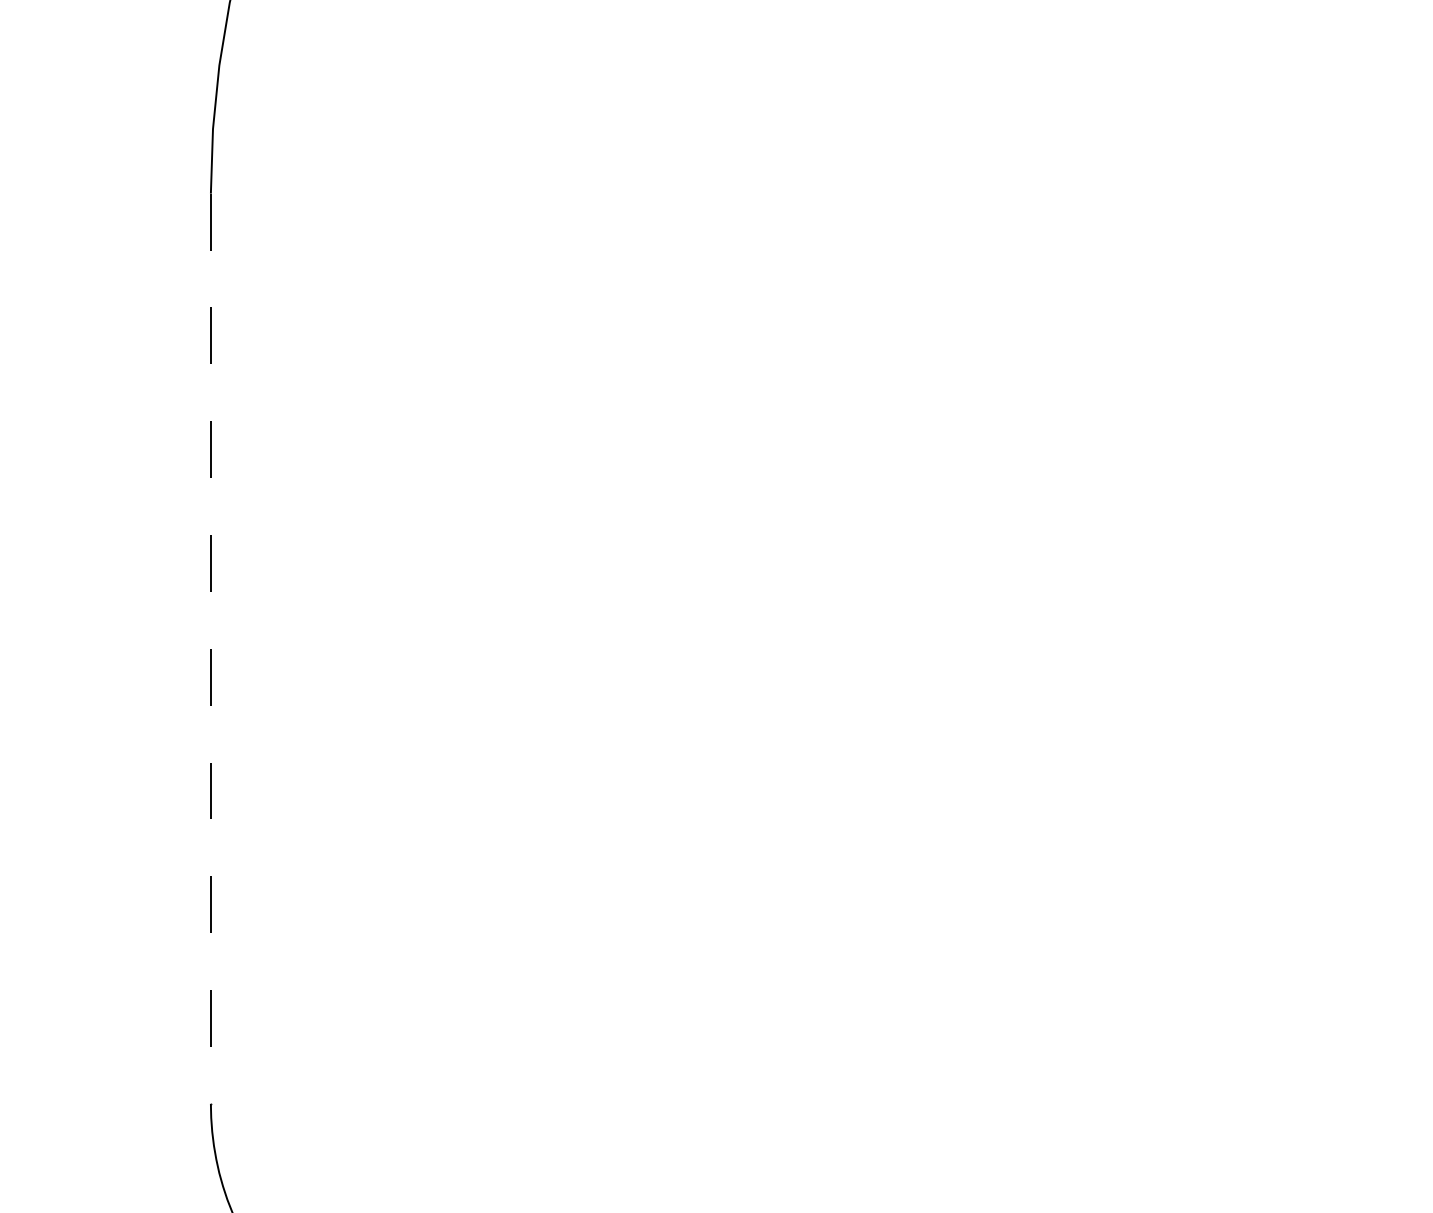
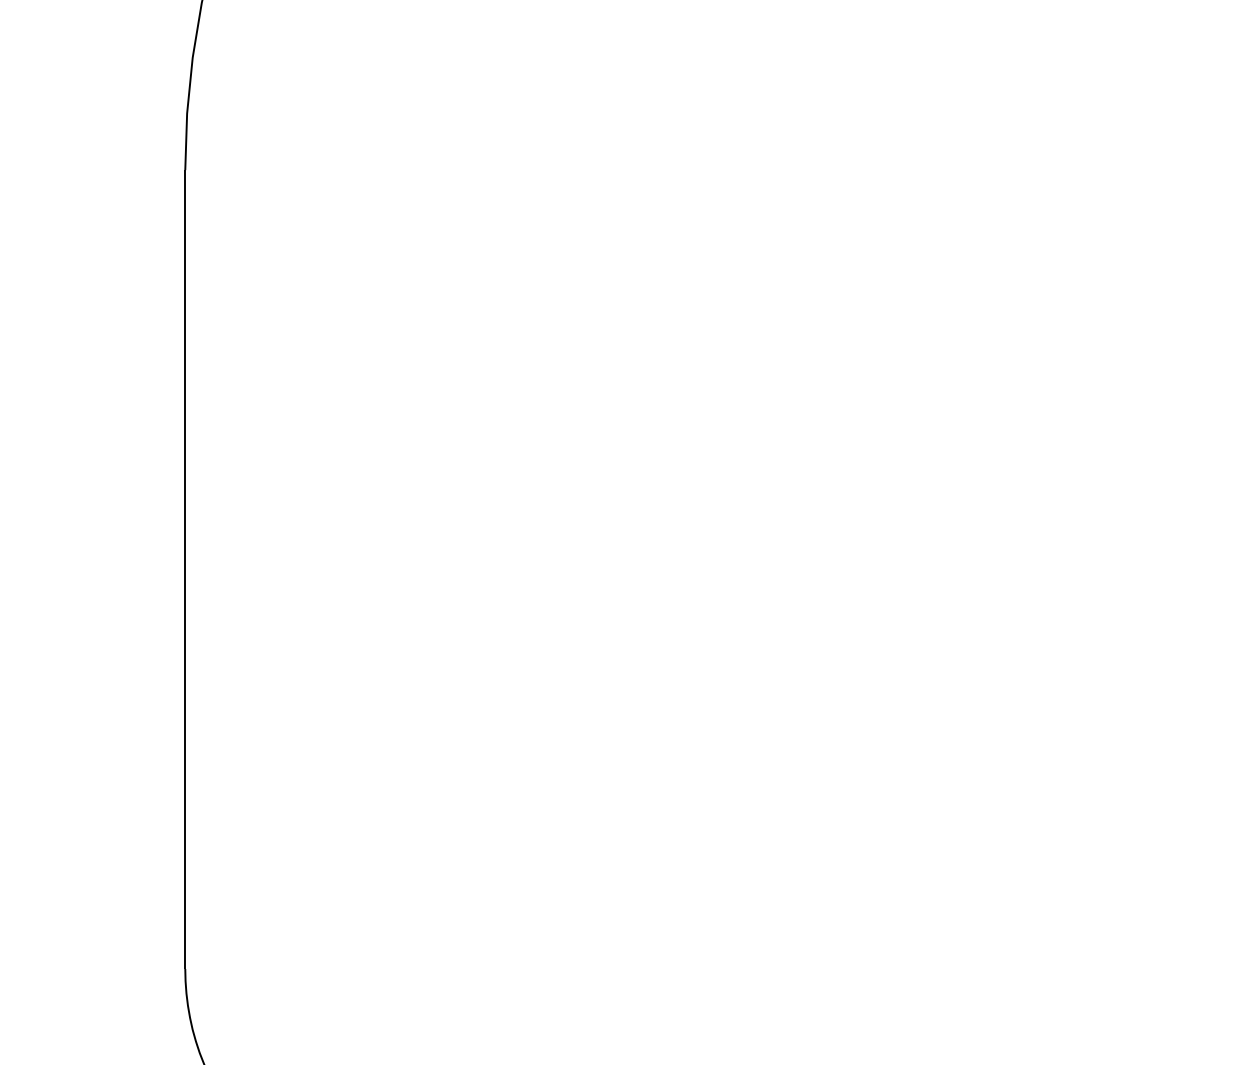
line: (210, 649) -> (184, 570), dashed -> solid

